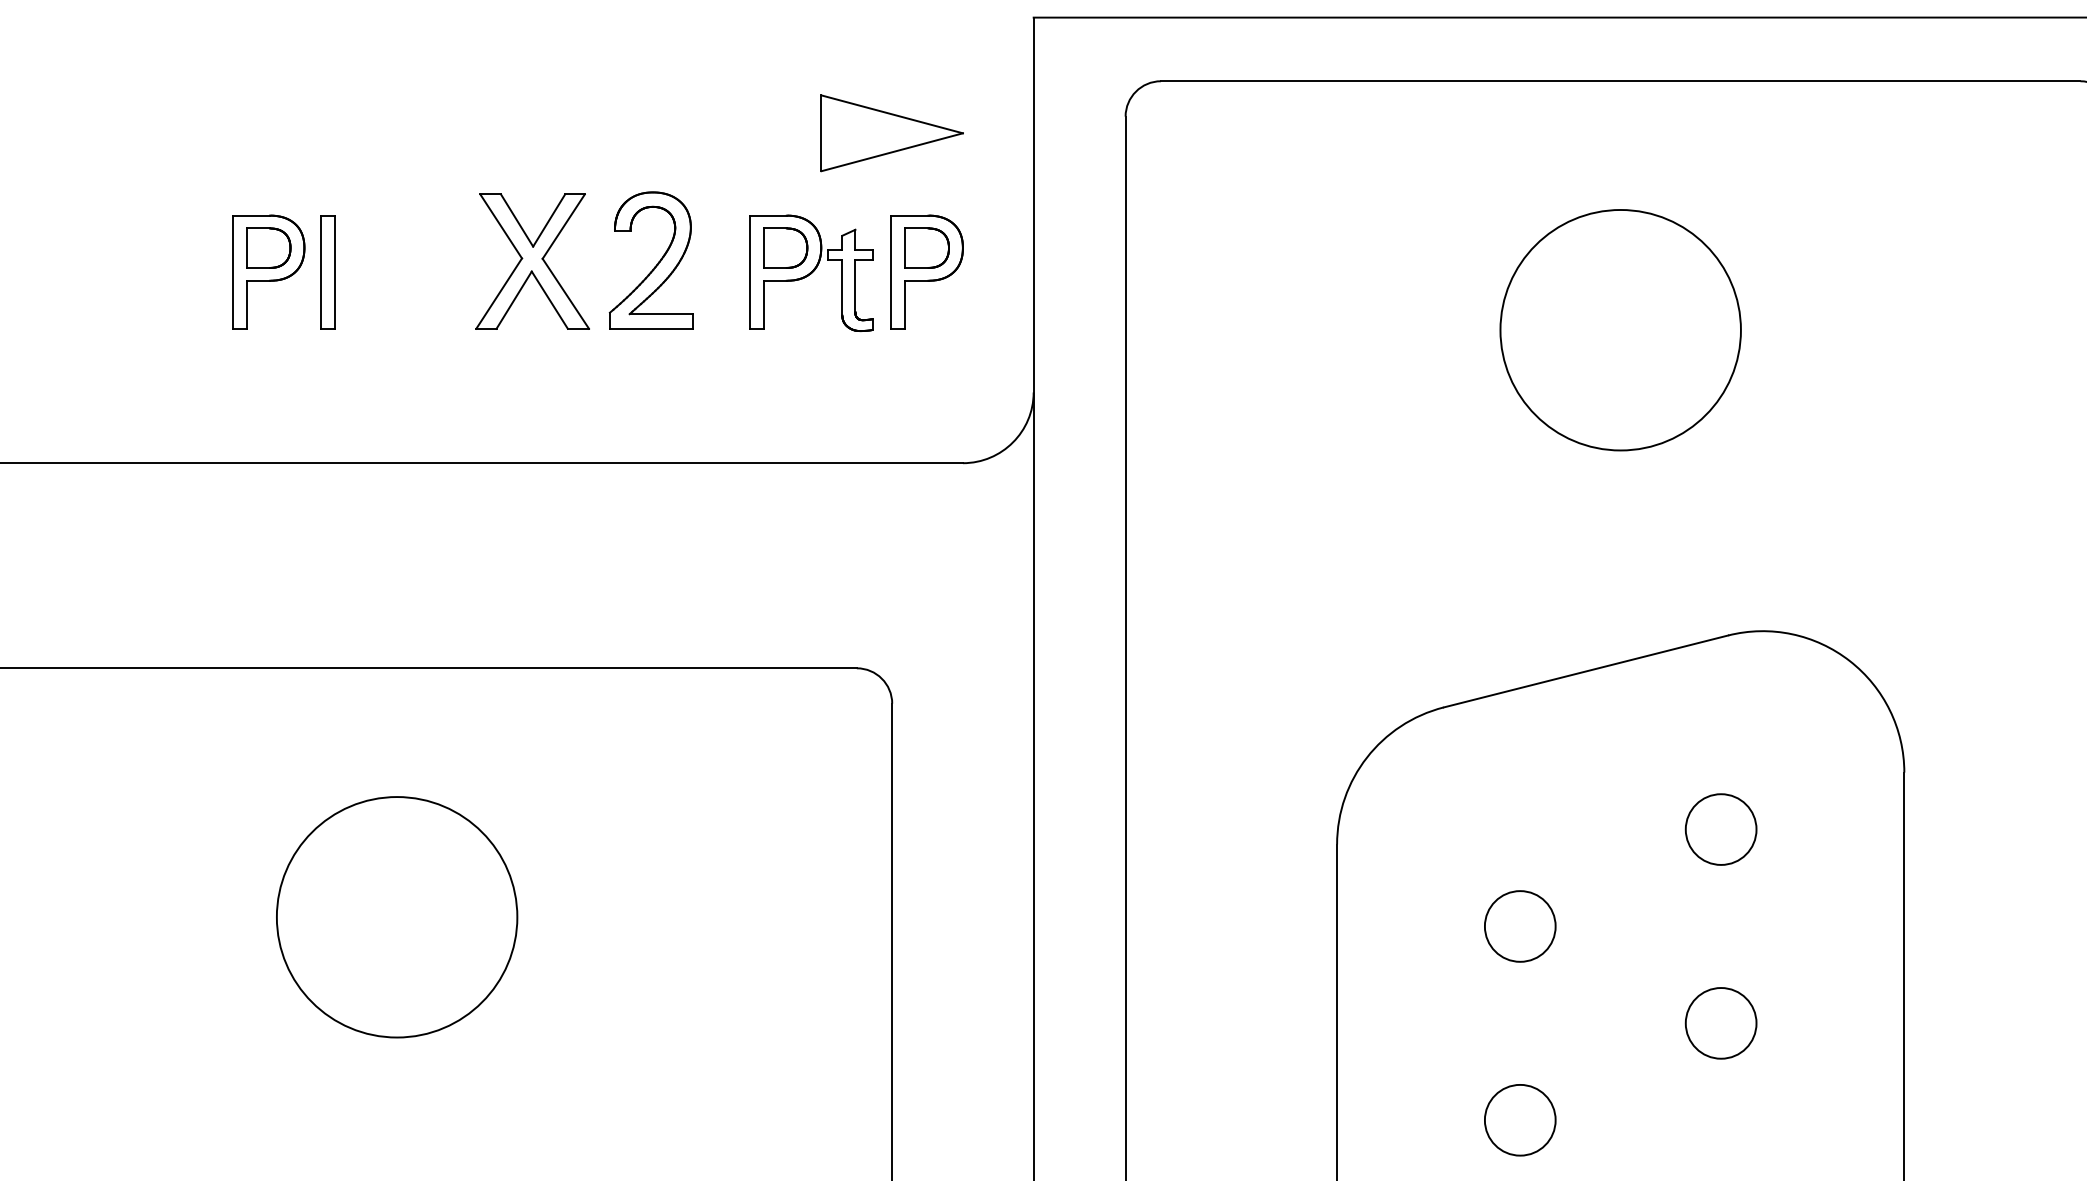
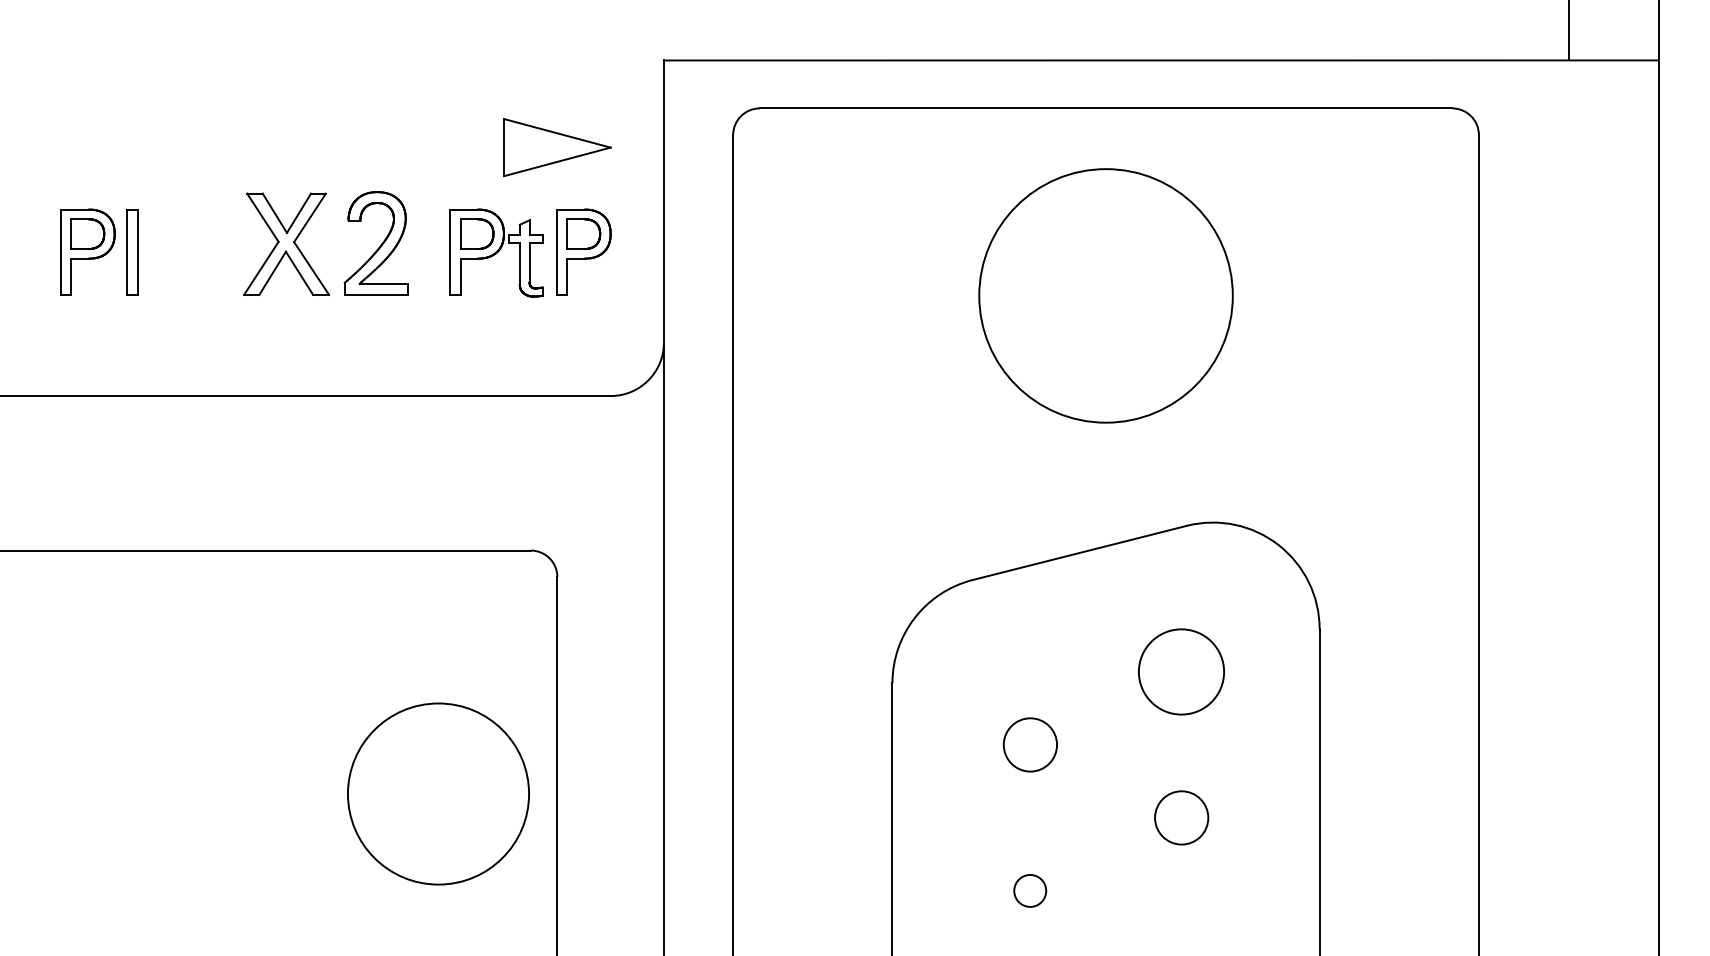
circle: (1619, 329) -> (1105, 295), size x1.4
circle: (1720, 828) -> (1181, 671), size x1.6
circle: (397, 916) -> (438, 793), moved
circle: (1519, 1119) -> (1029, 890), size x0.6

